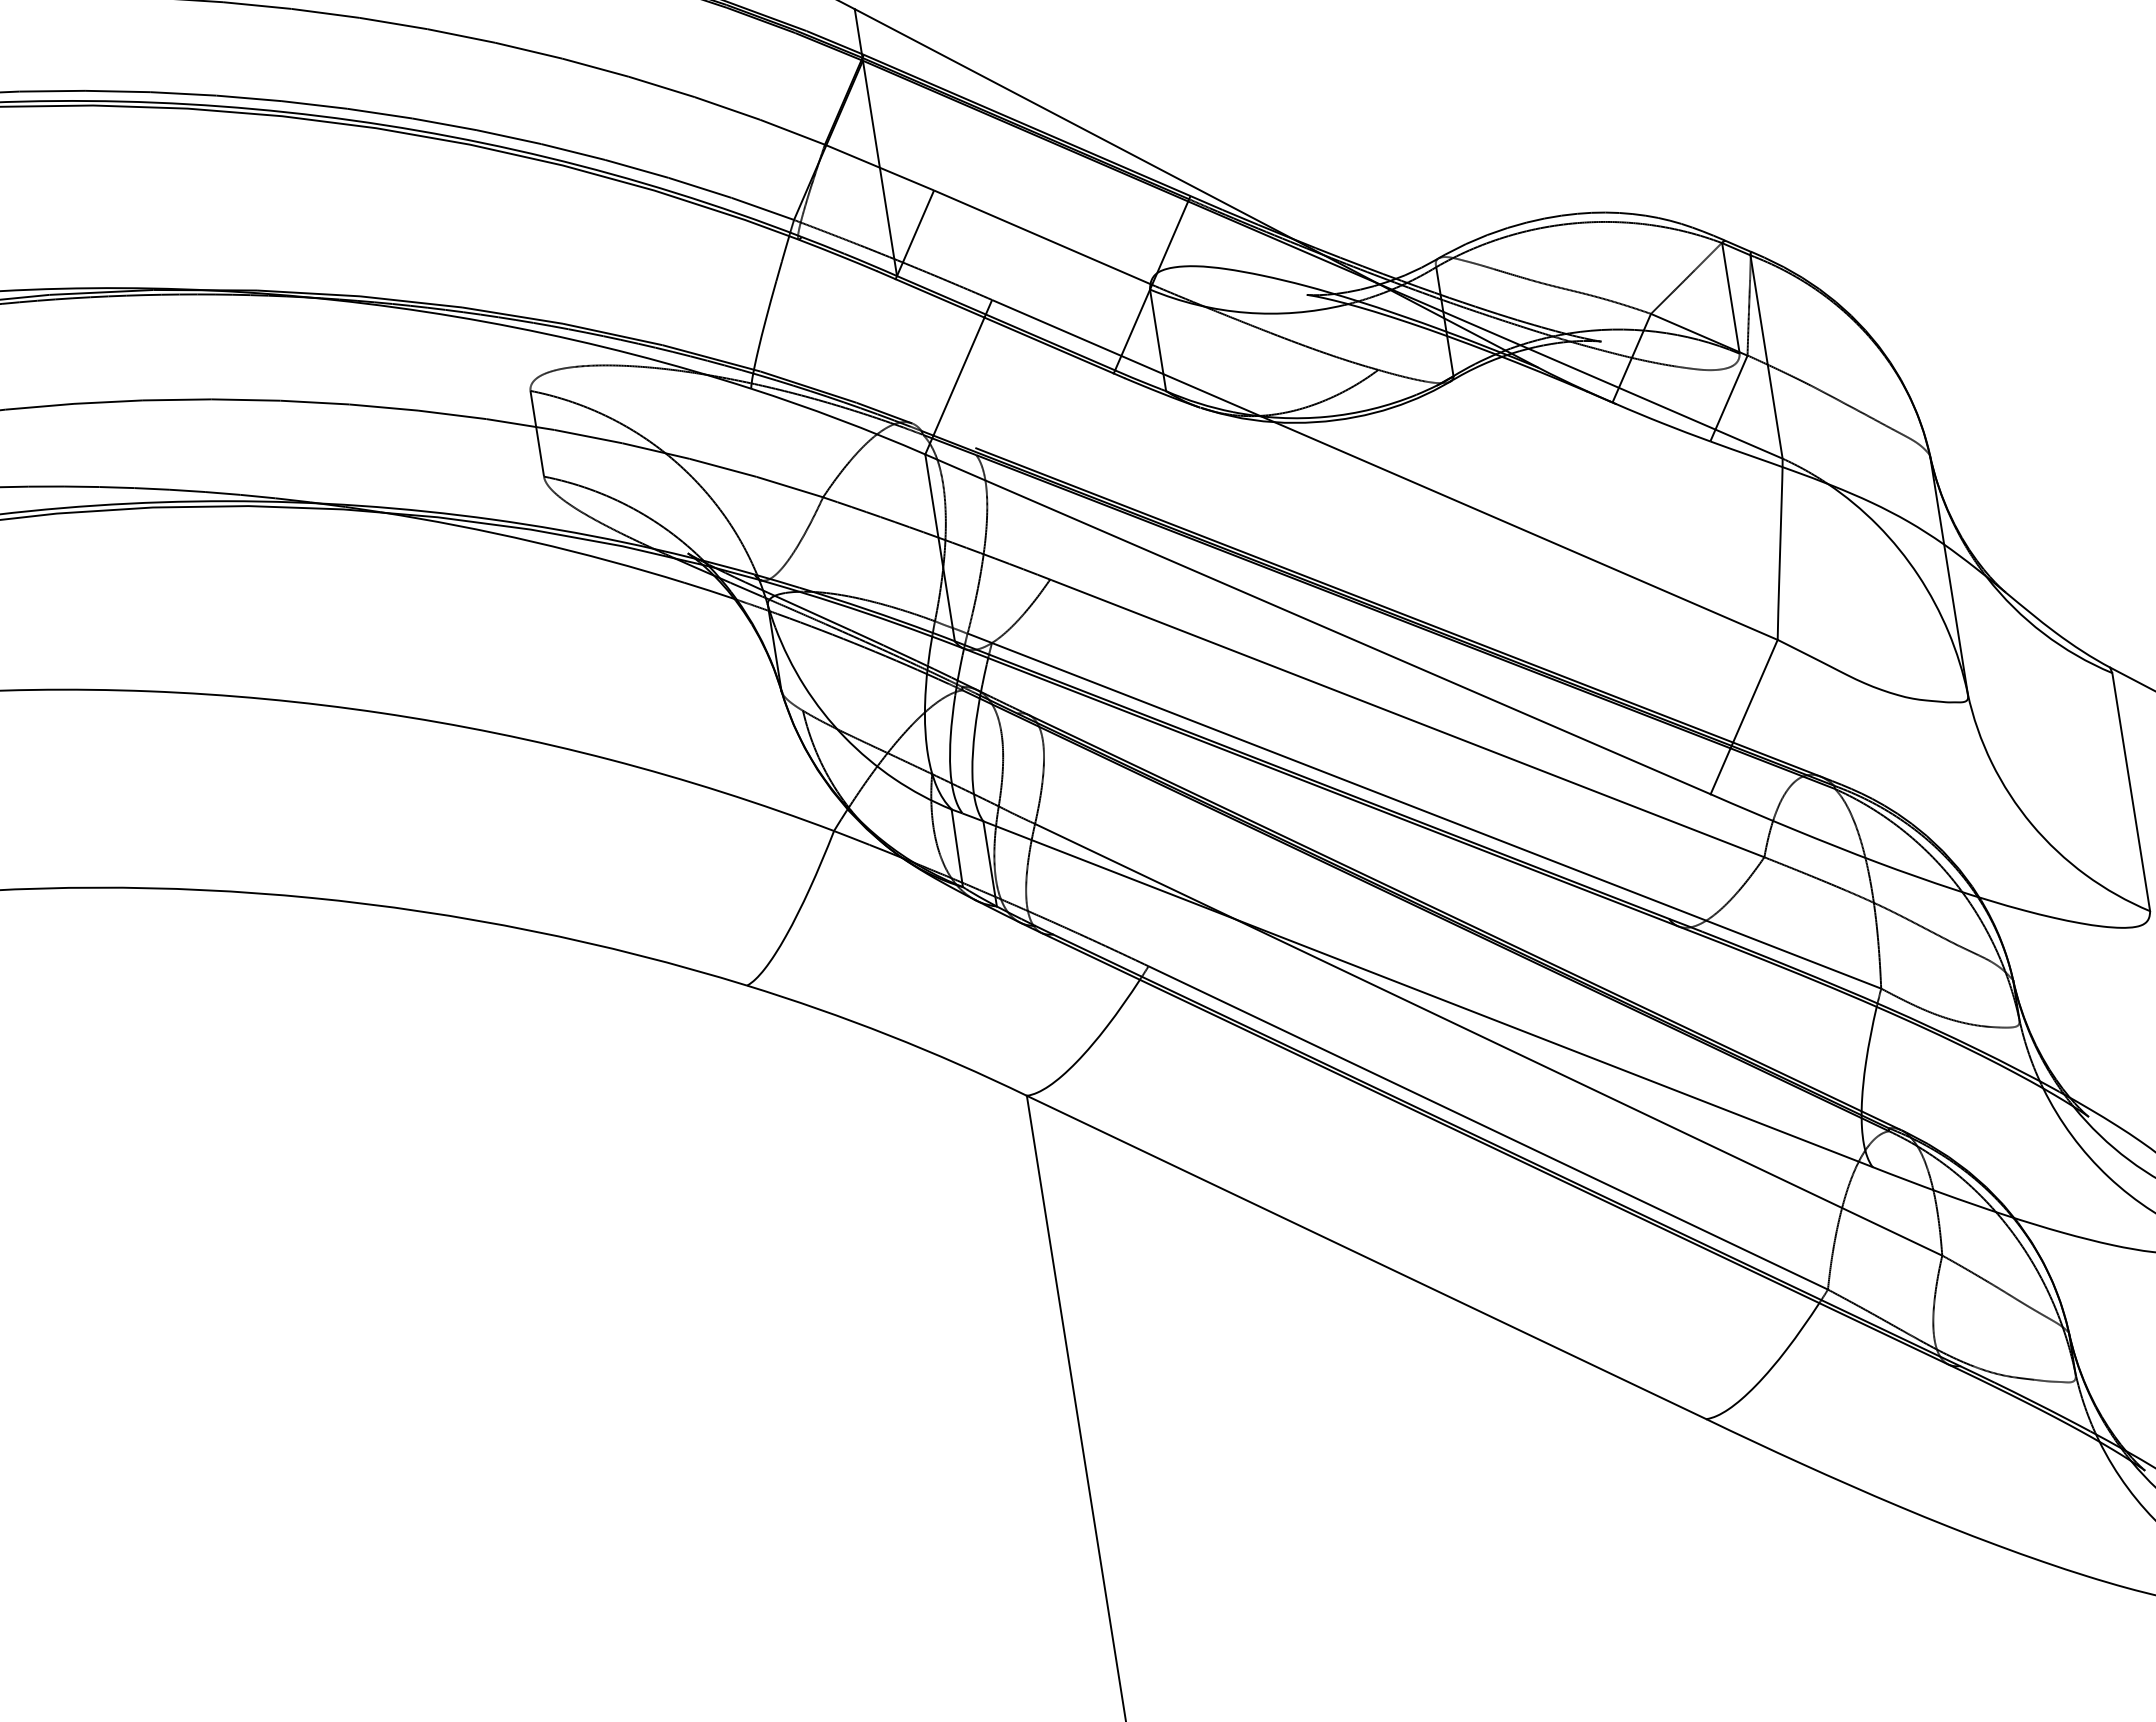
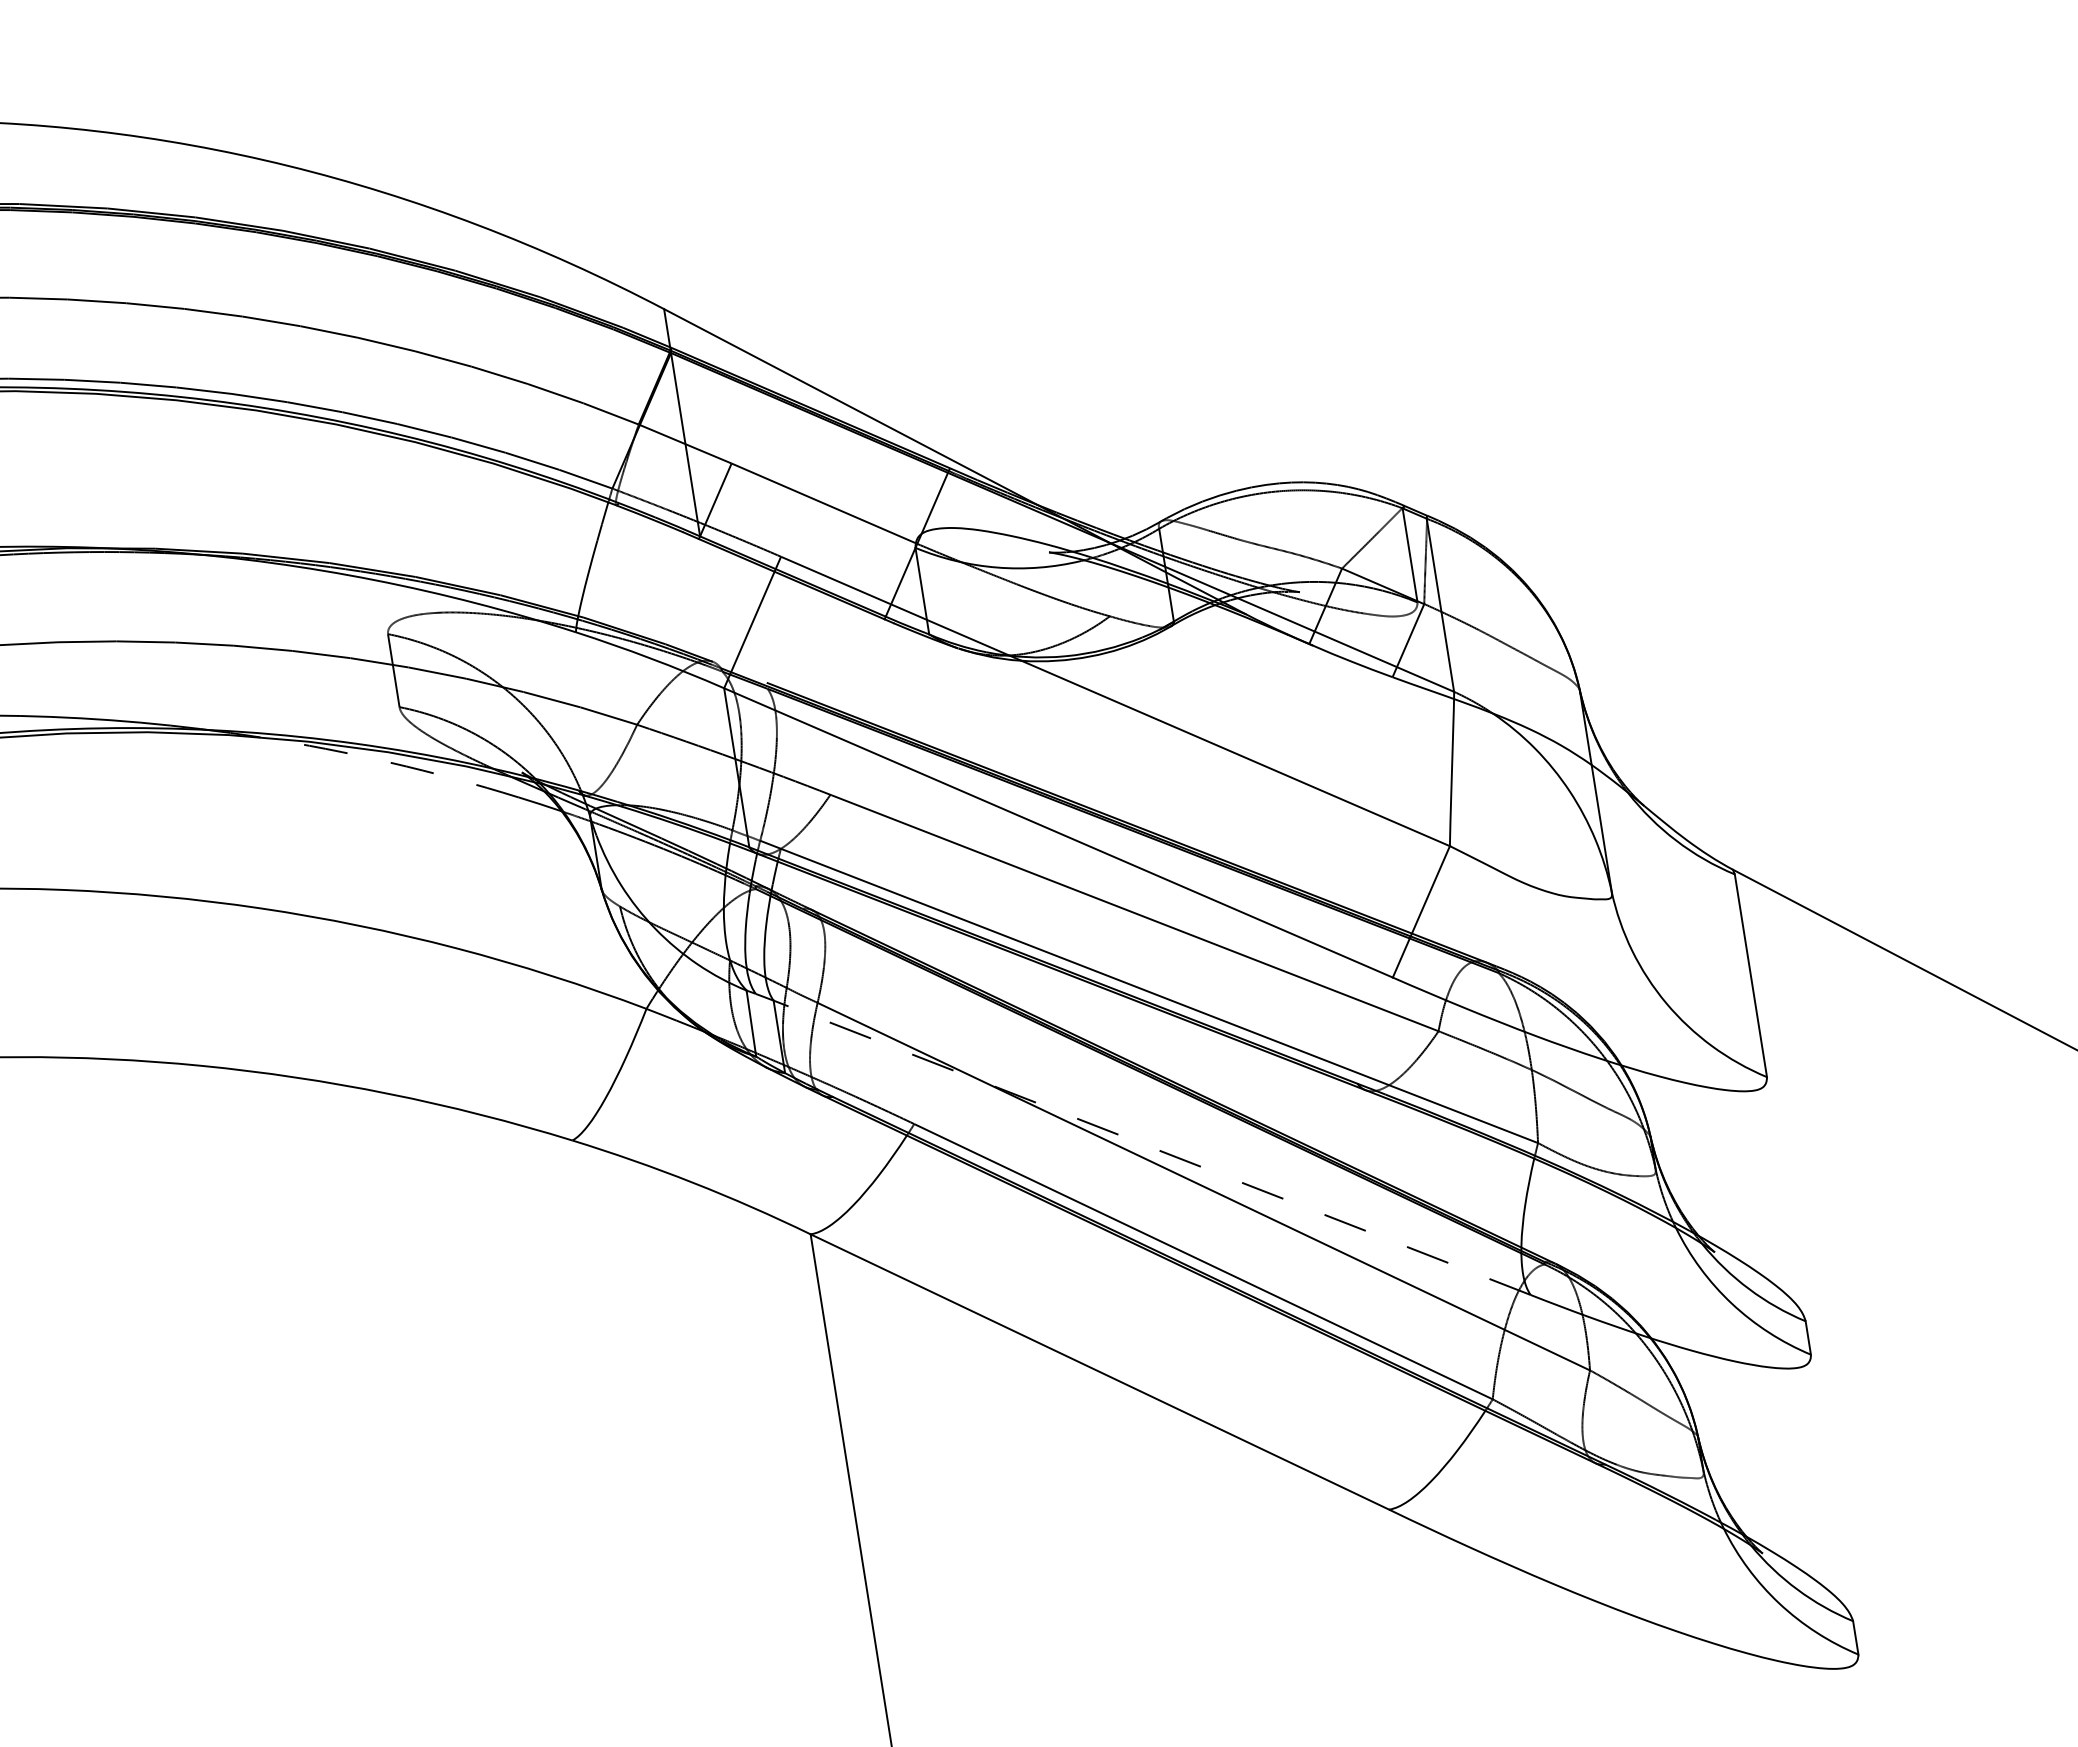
arc: (533, 541) -> (390, 762), solid -> dashed
line: (1427, 993) -> (1151, 1147), solid -> dashed

